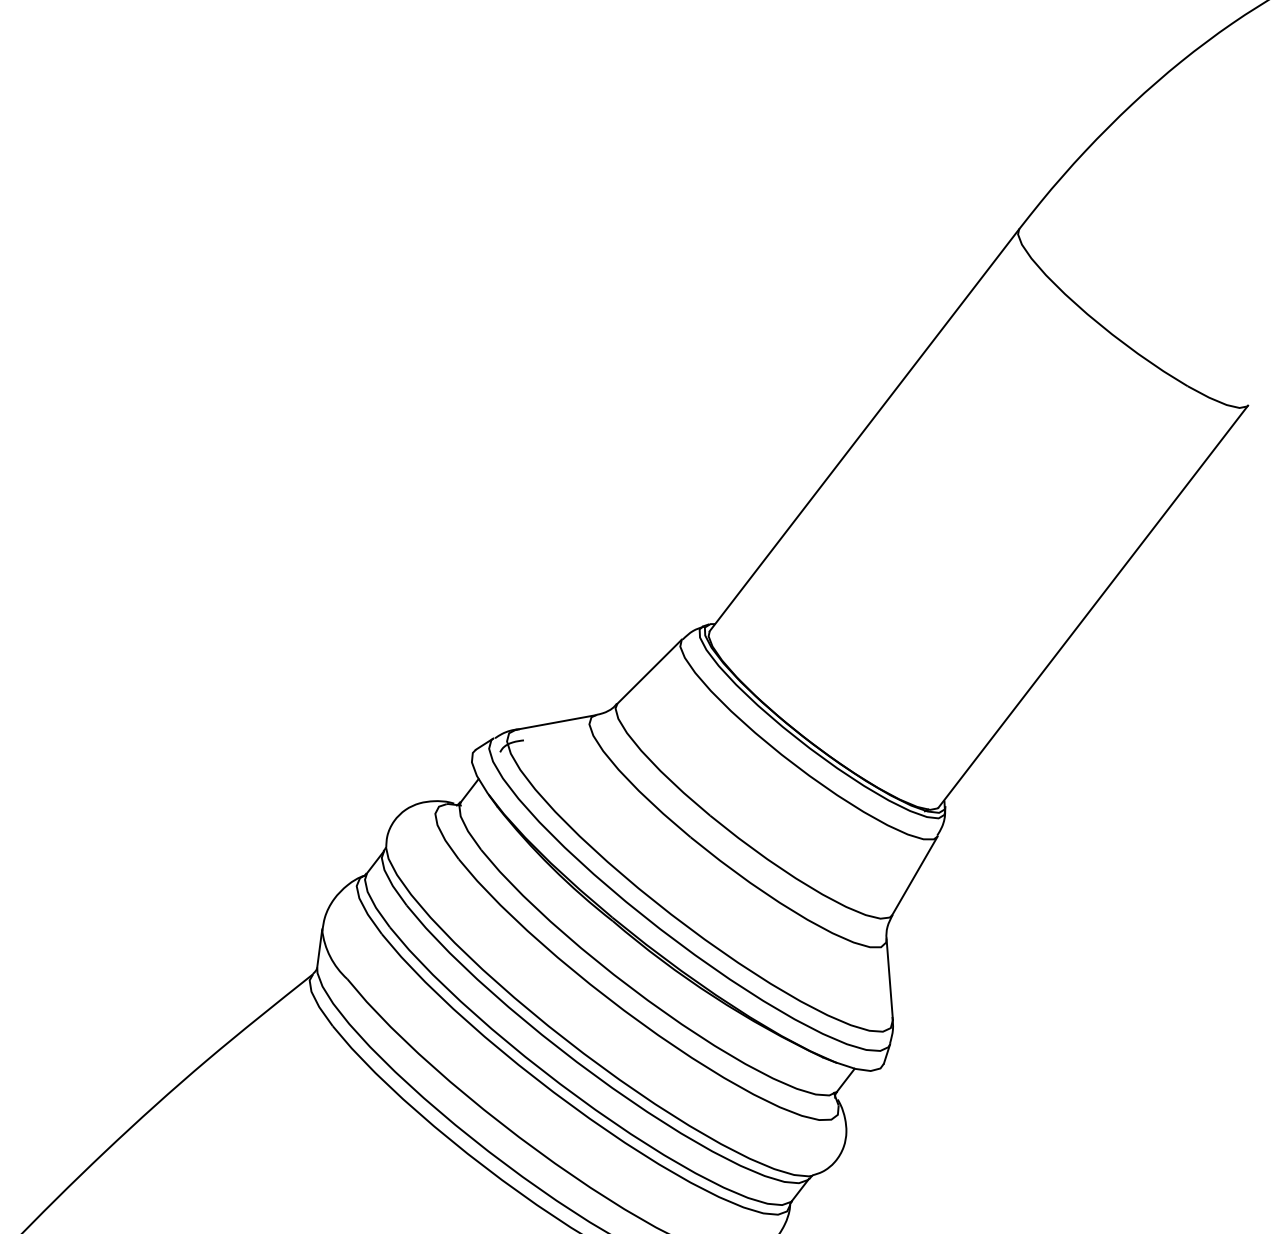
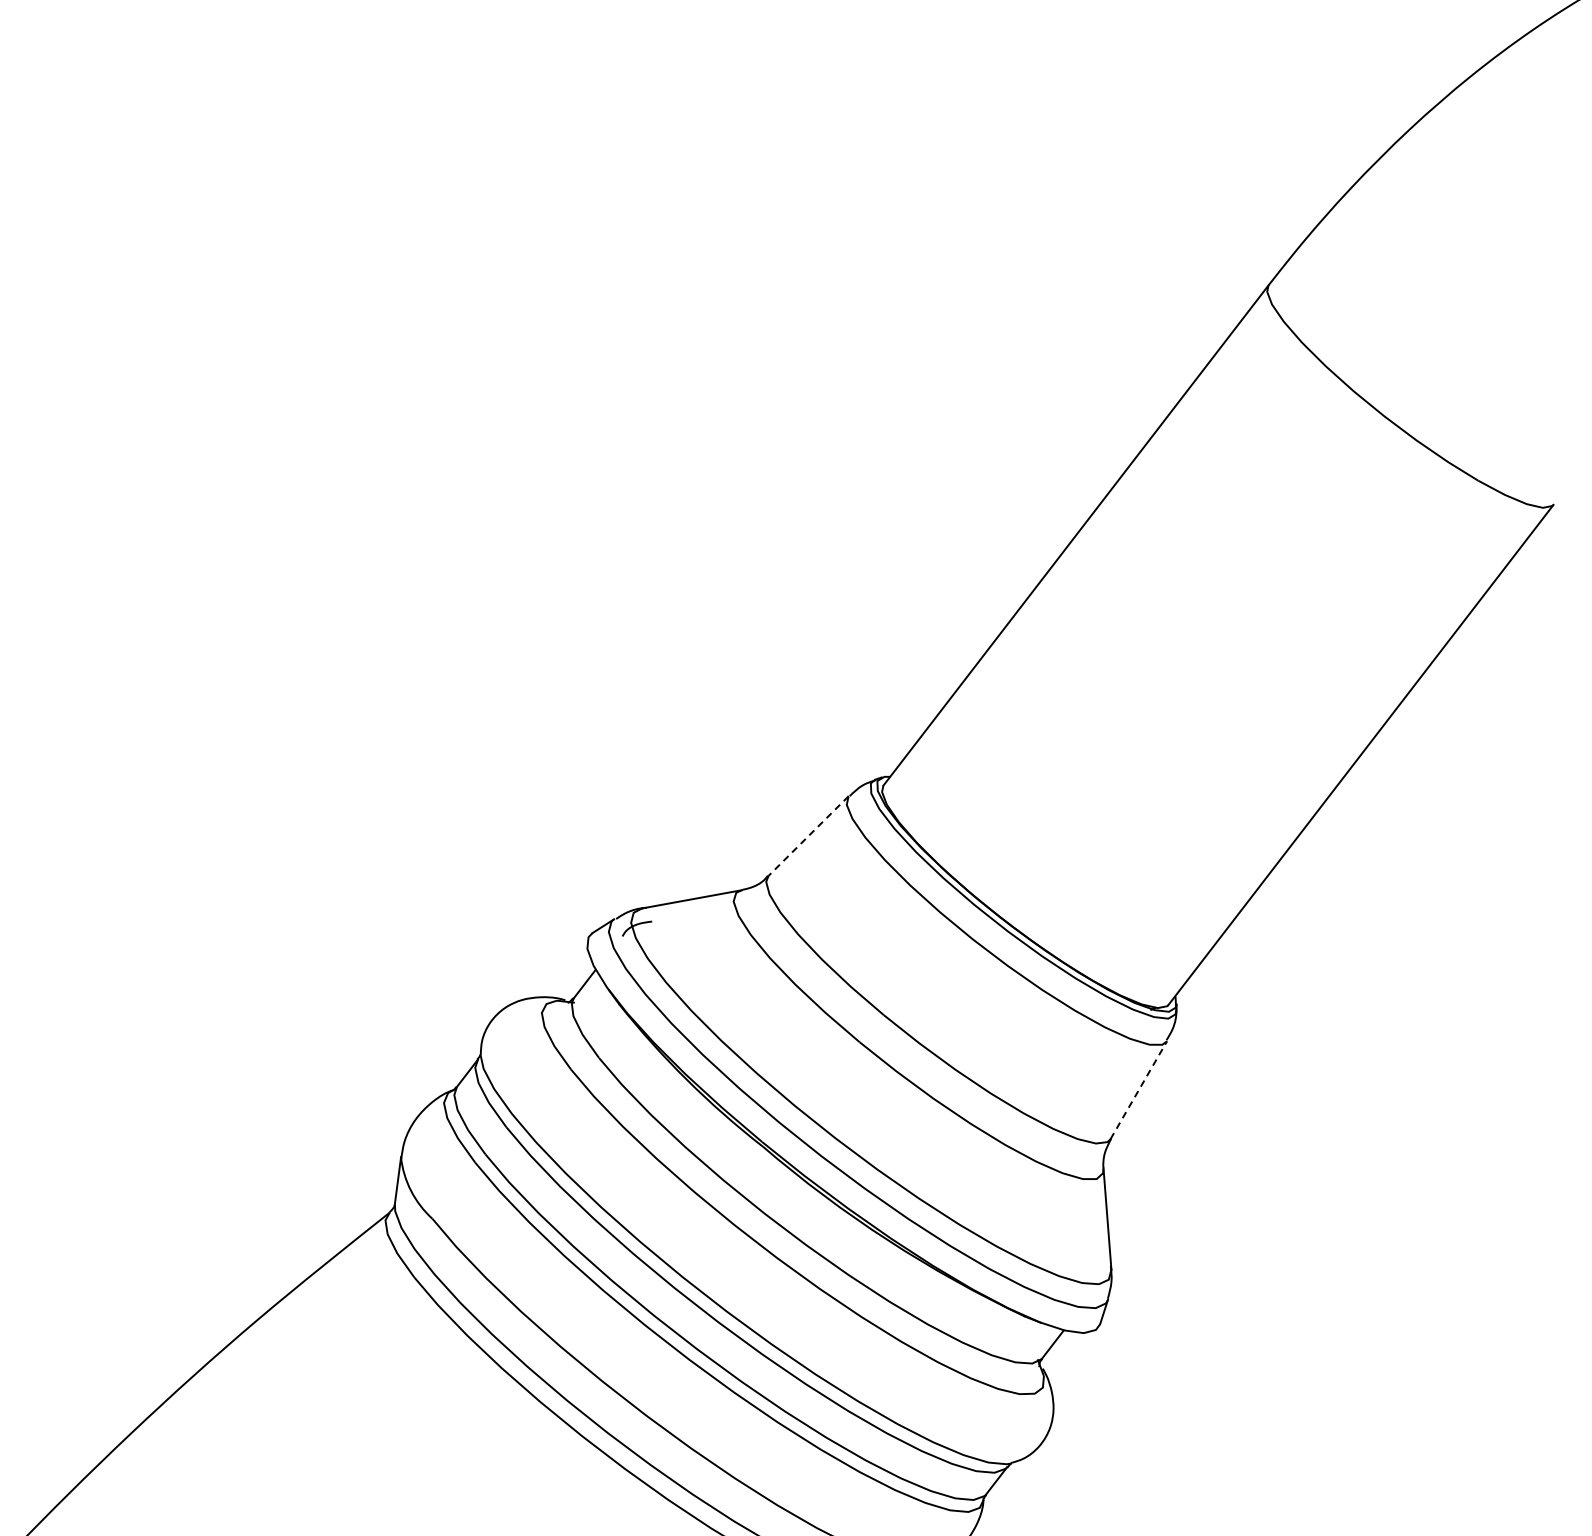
line: (649, 672) -> (808, 836), solid -> dashed
line: (914, 876) -> (1138, 1090), solid -> dashed

